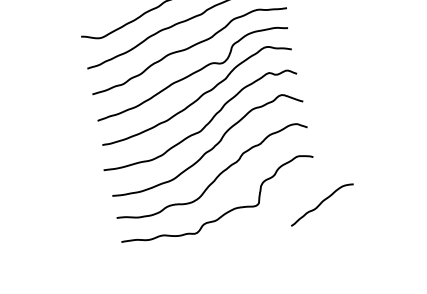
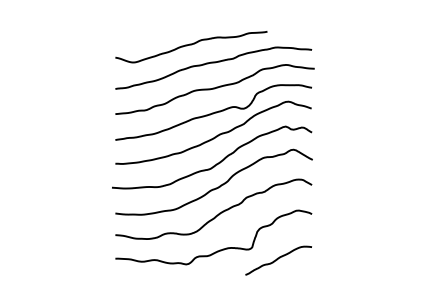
curve: (321, 203) -> (278, 259), moved

